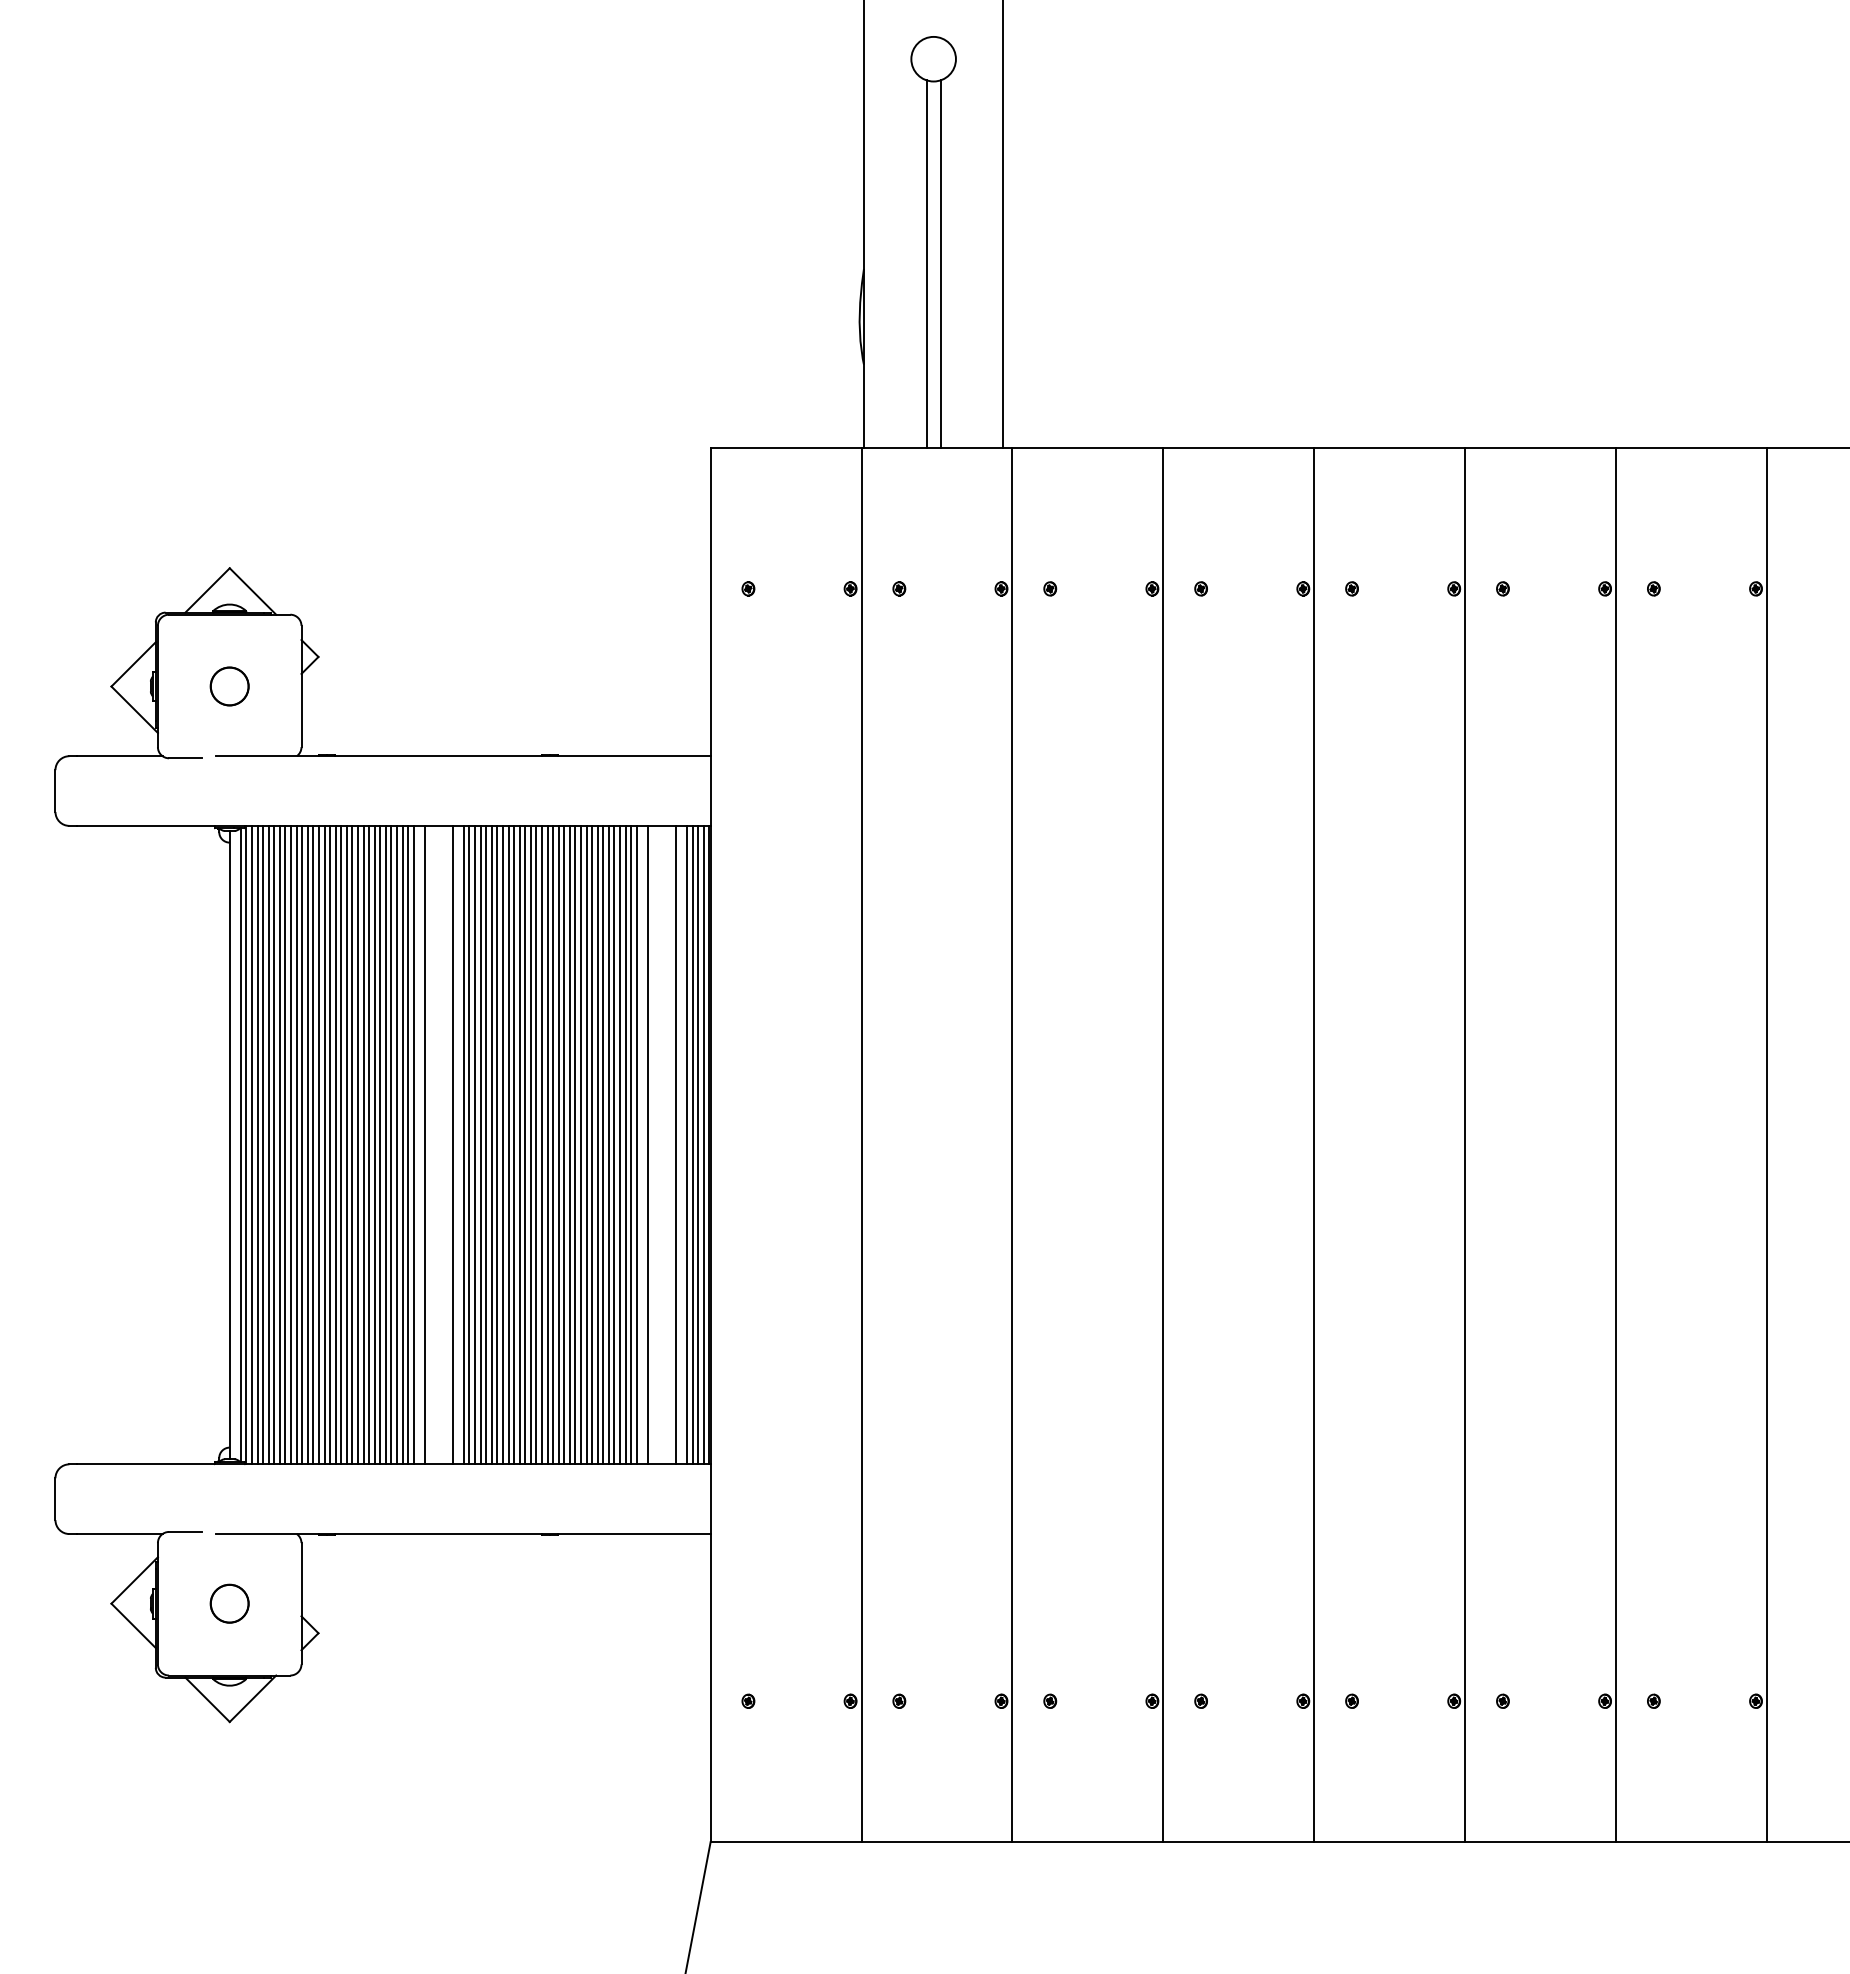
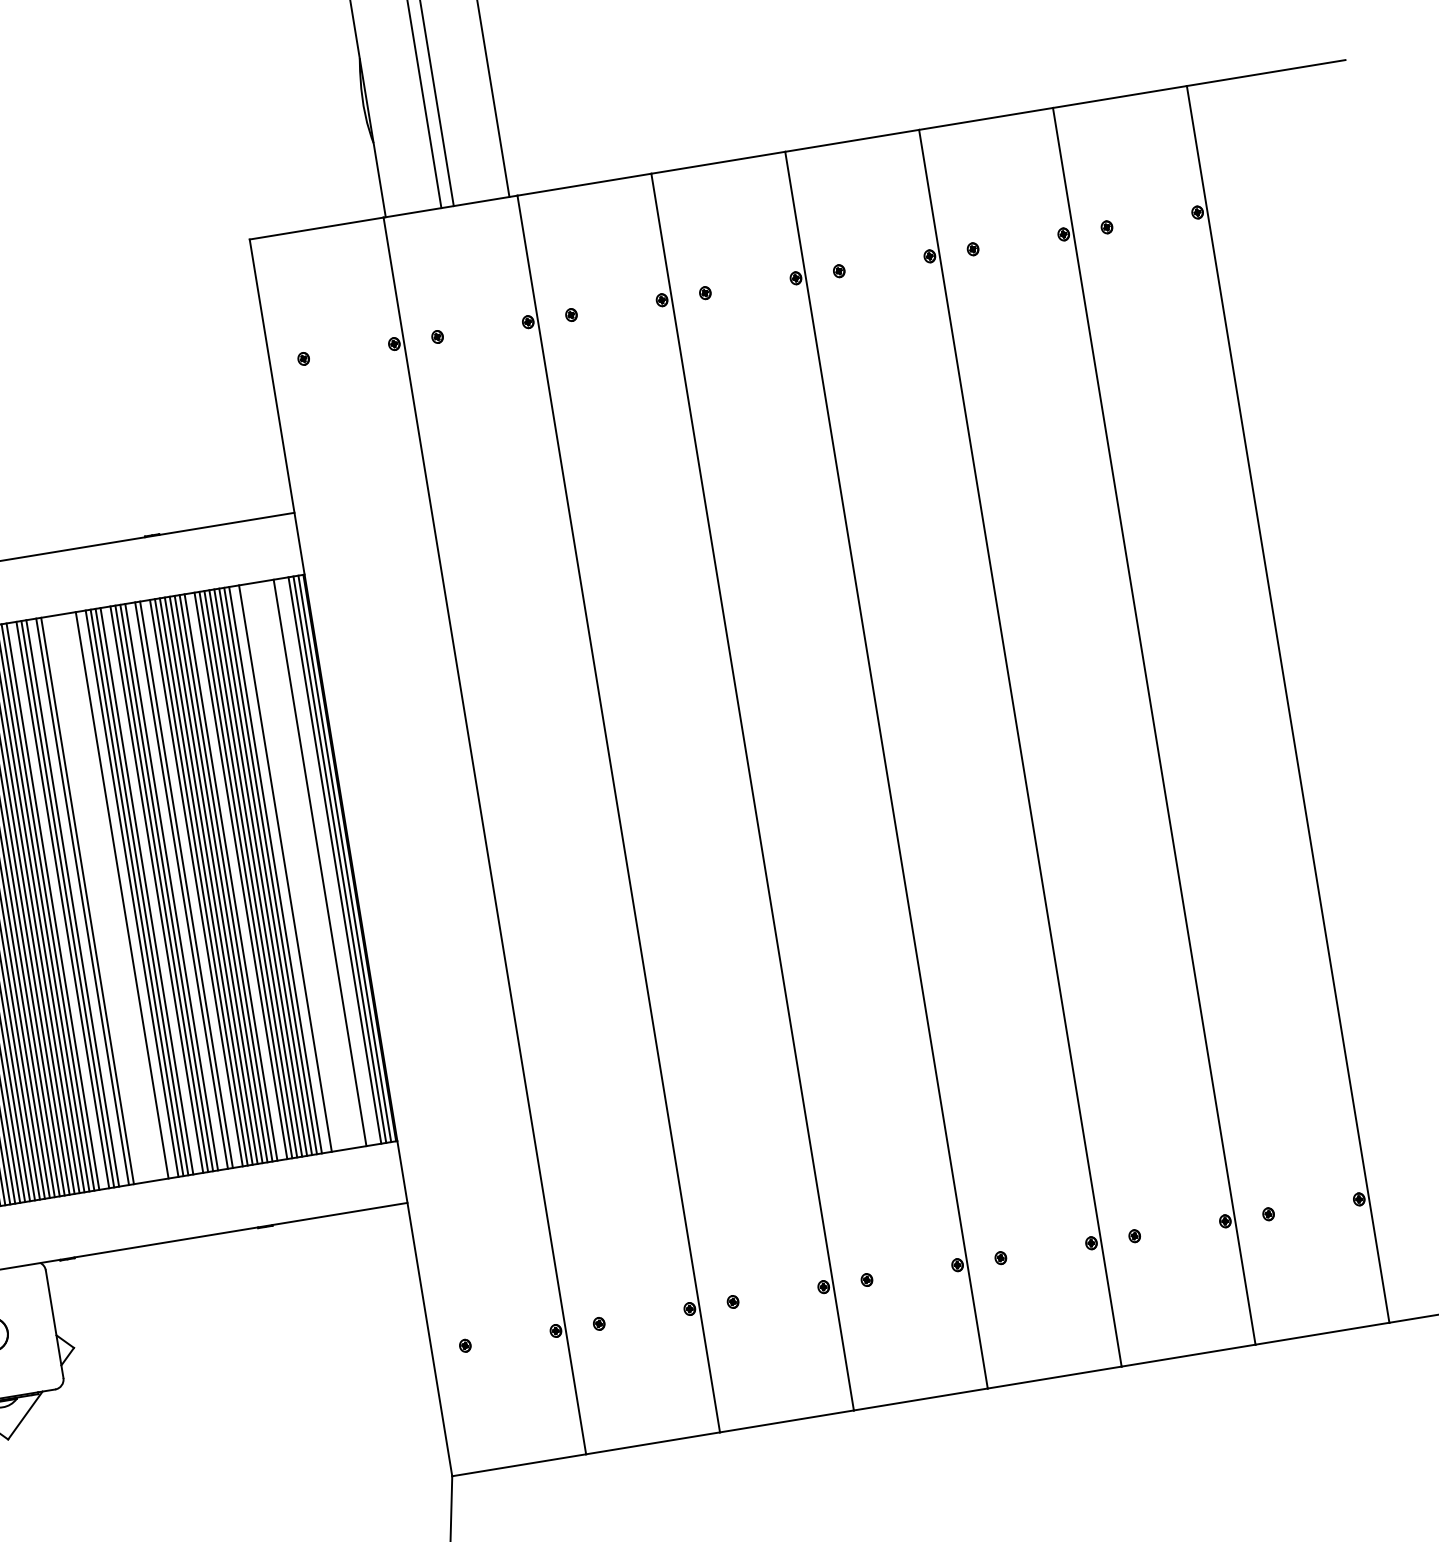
line: (380, 1144) -> (58, 905), removed
line: (402, 1144) -> (77, 902), removed
line: (424, 1144) -> (97, 898), removed
line: (486, 1144) -> (152, 889), removed
line: (514, 1144) -> (176, 885), removed
line: (530, 1144) -> (191, 883), removed
line: (580, 1144) -> (235, 876), removed
line: (631, 1144) -> (280, 868), removed
line: (647, 1144) -> (294, 866), removed
line: (686, 1144) -> (329, 860), removed

